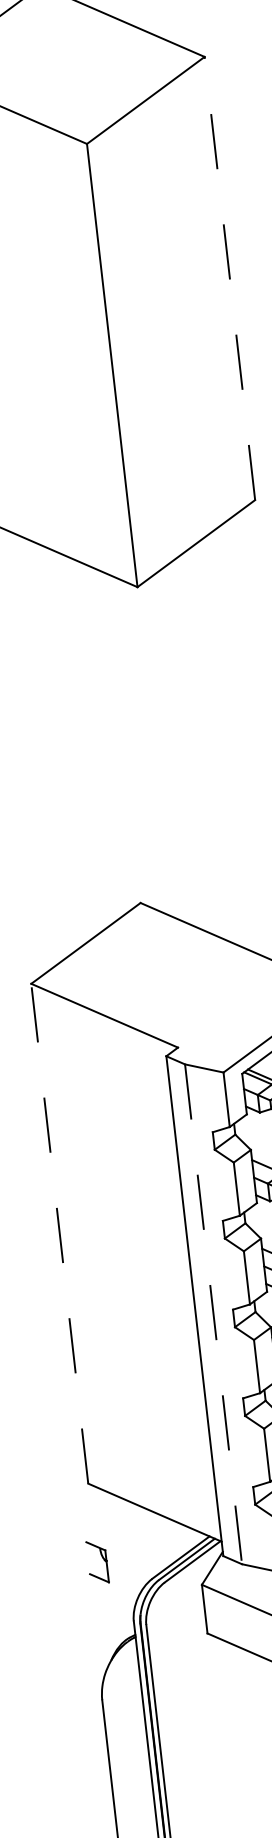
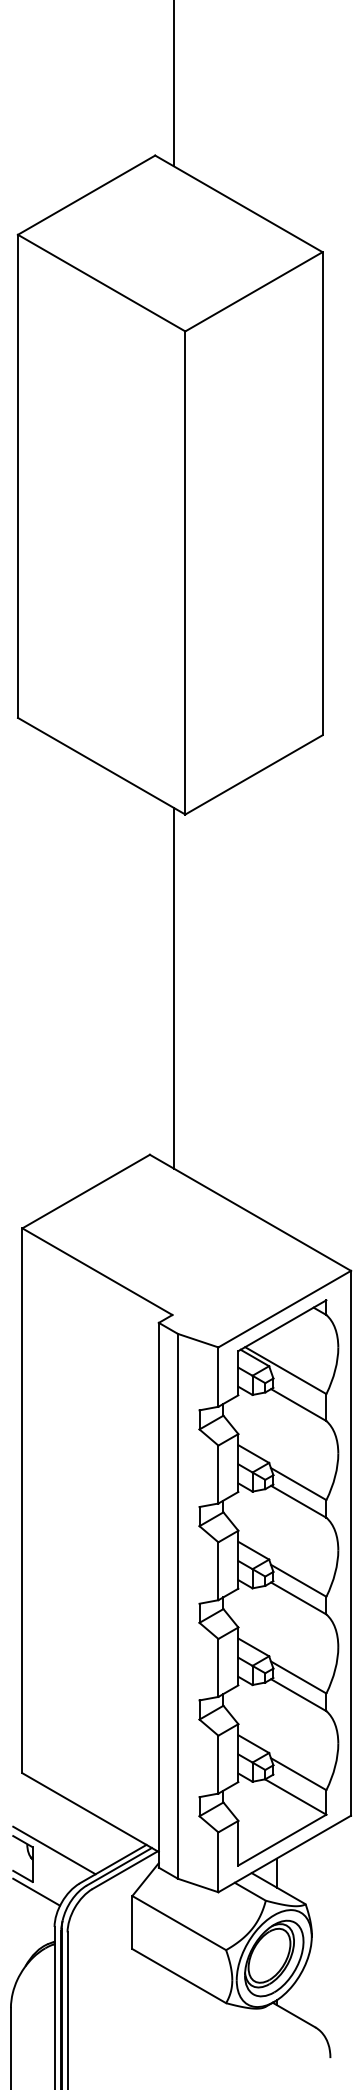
line: (229, 278) -> (322, 493), dashed -> solid
line: (144, 747) -> (173, 987), added
line: (59, 1233) -> (22, 1500), dashed -> solid
line: (214, 1314) -> (178, 1606), dashed -> solid
line: (125, 1551) -> (54, 1850), added
line: (113, 1590) -> (36, 1891), added

